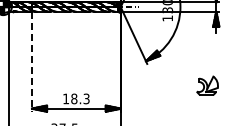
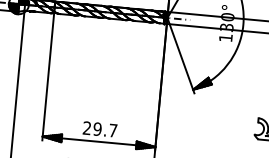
line: (32, 61) -> (48, 76), dashed -> solid
text: (76, 98) -> (100, 128), 18.3 -> 29.7

